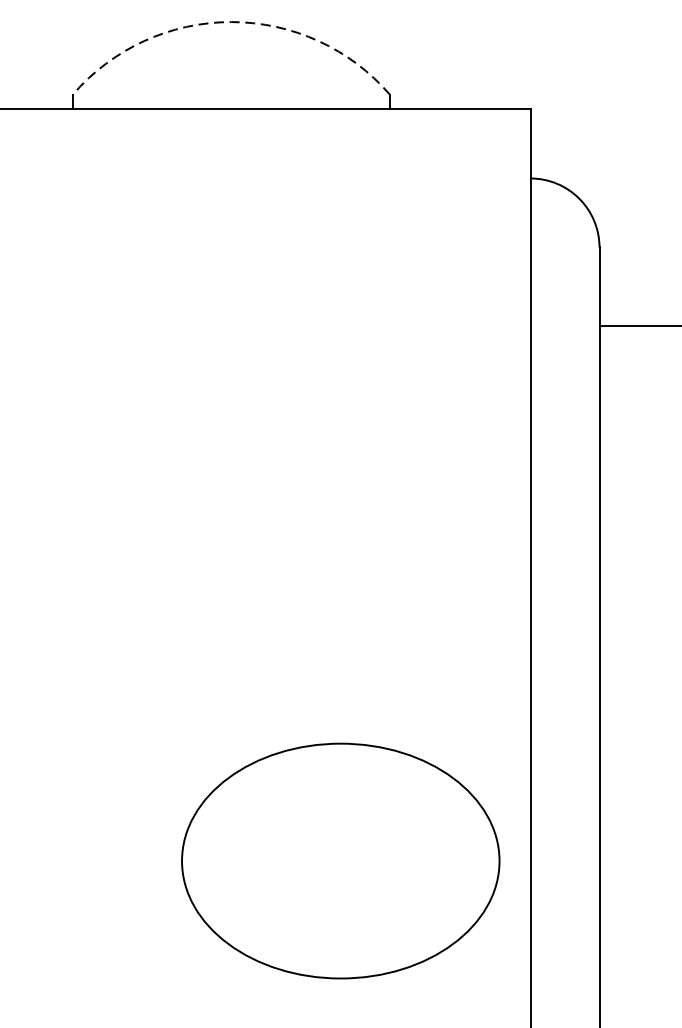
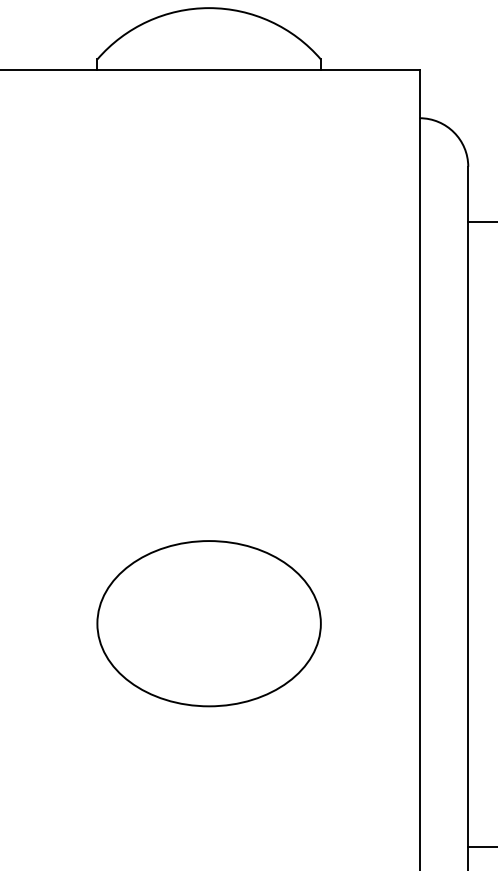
arc: (231, 22) -> (209, 8), dashed -> solid
part: (339, 860) -> (208, 623), moved

